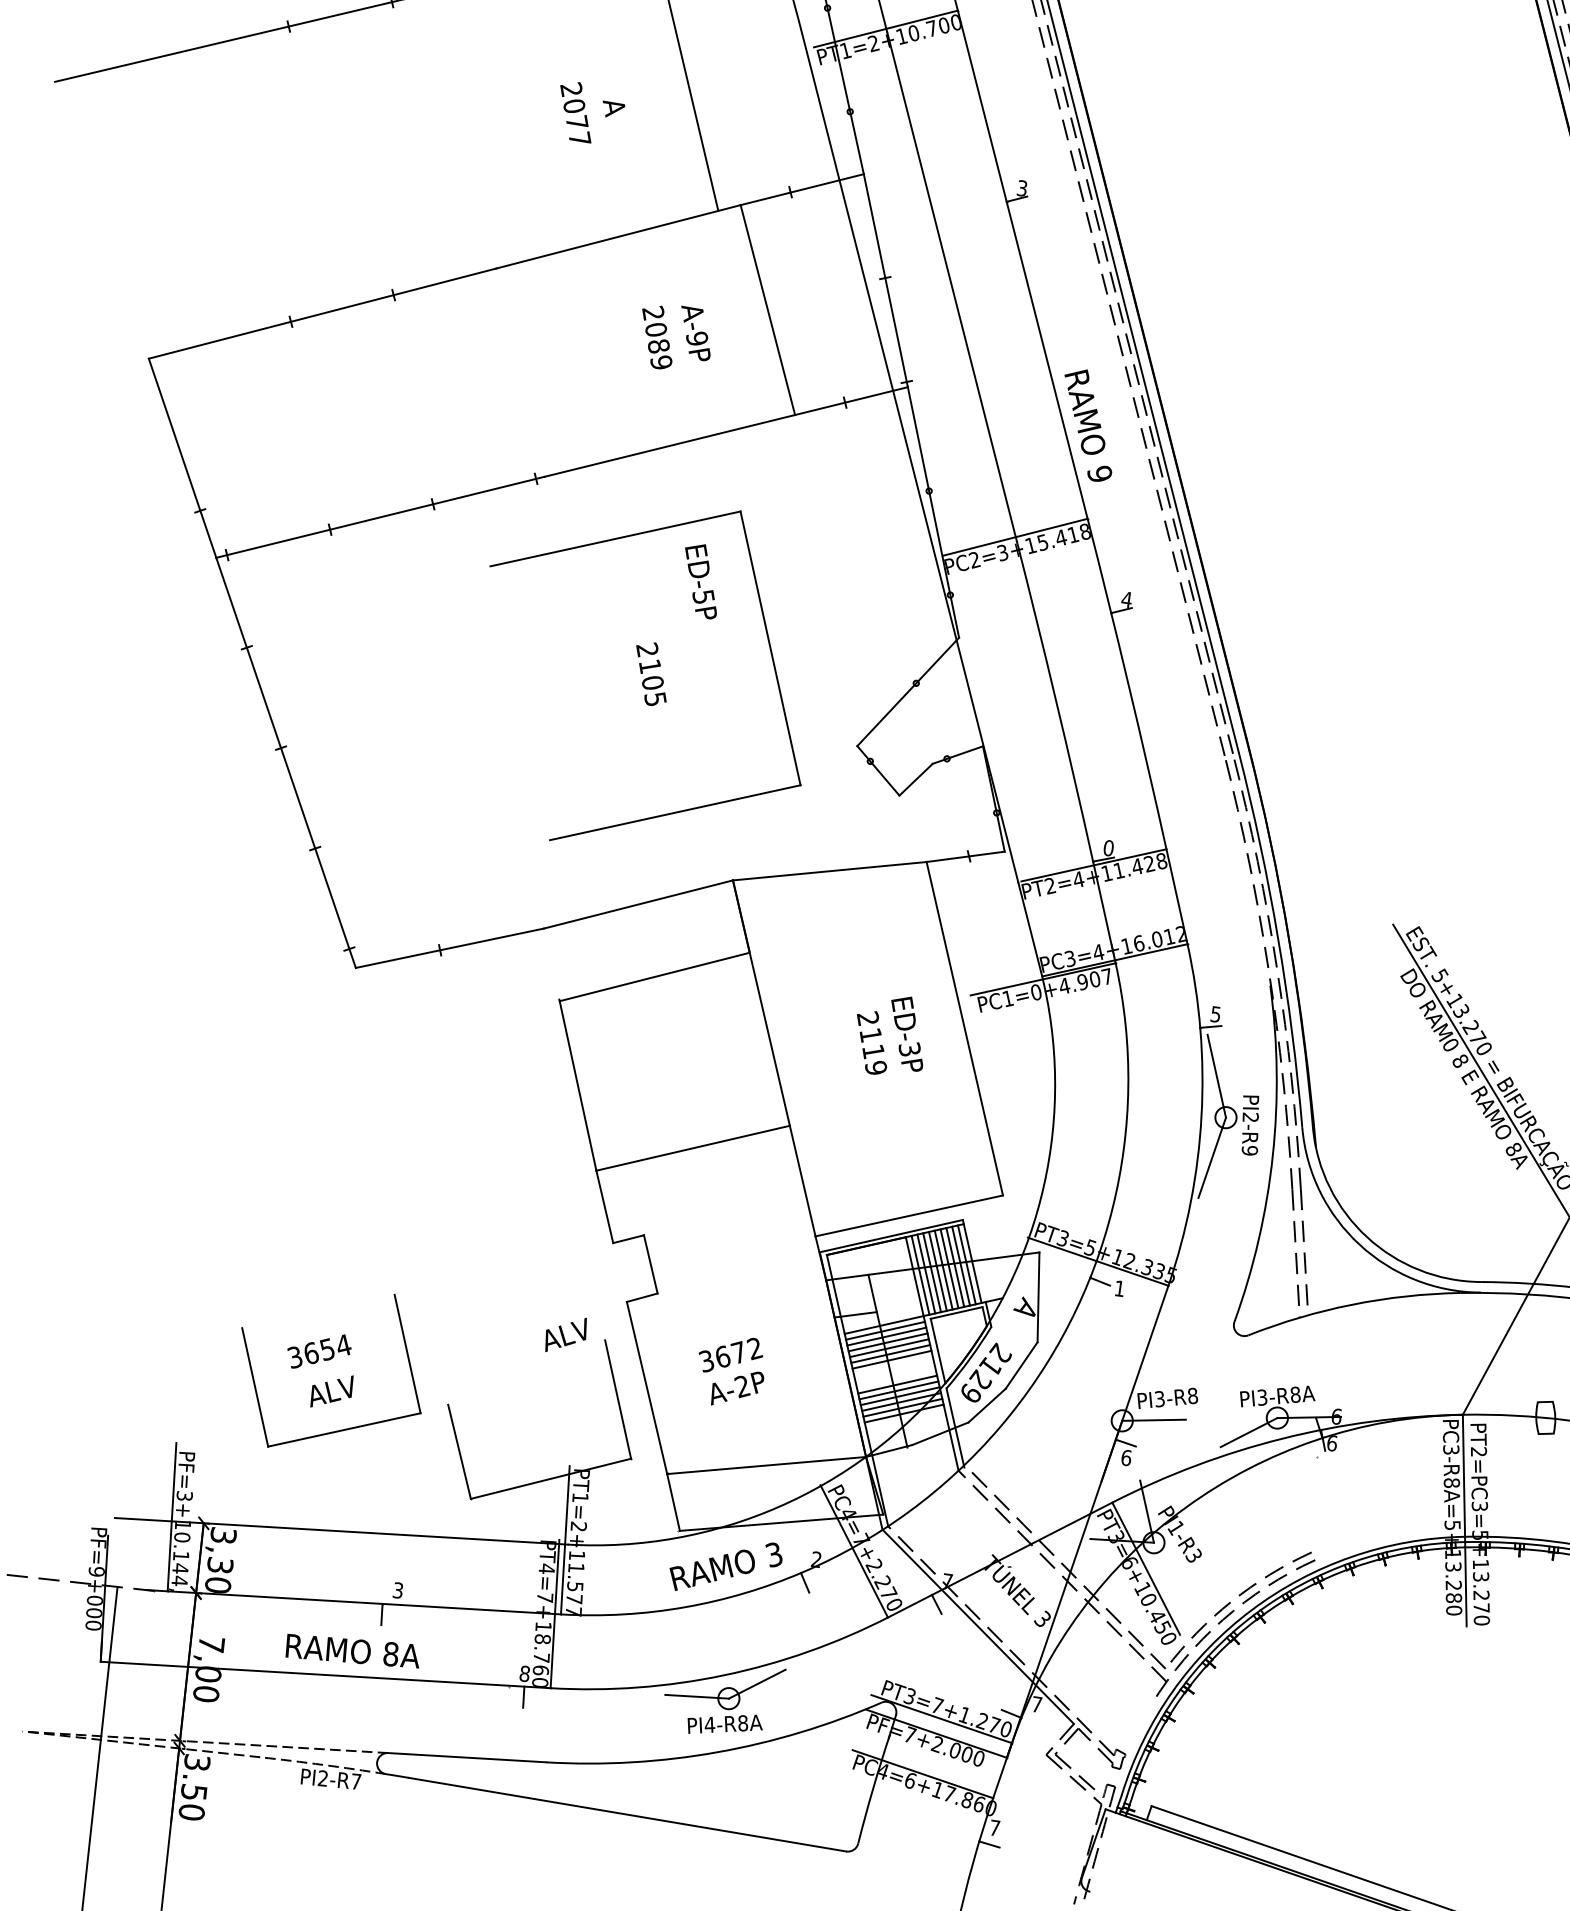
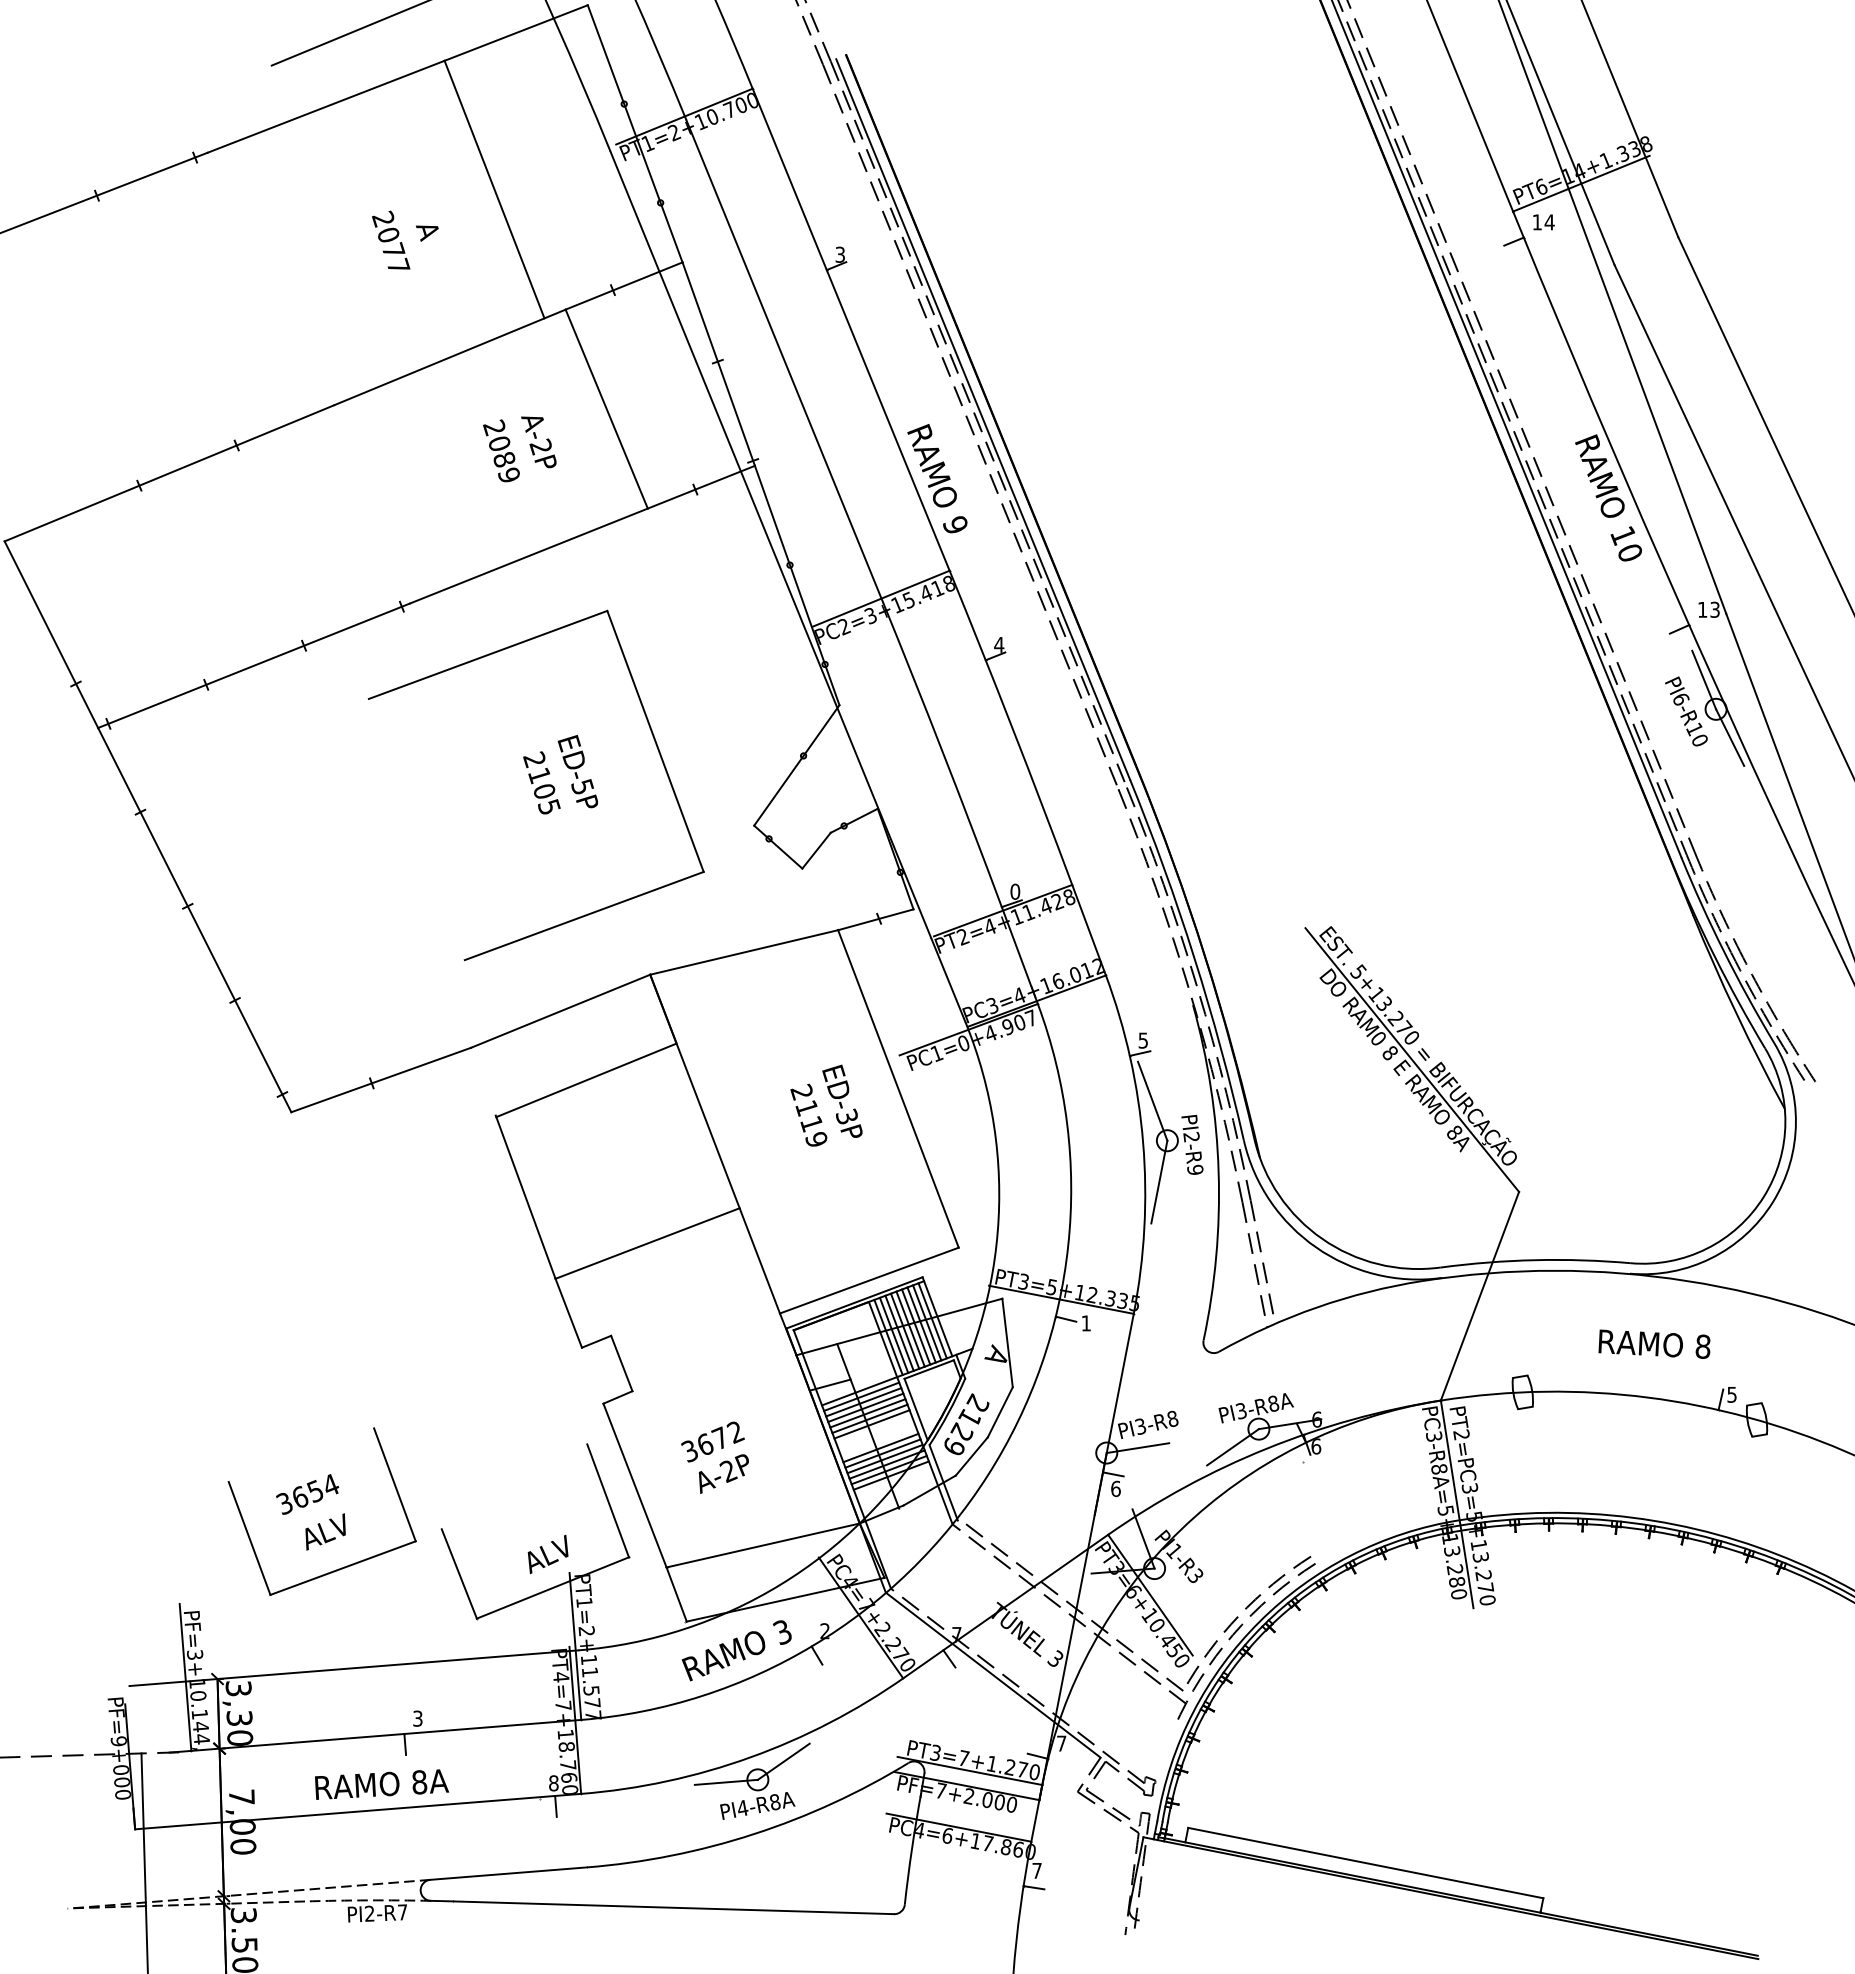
text: (696, 338) -> (540, 446), A-9P -> A-2P
text: (700, 580) -> (577, 771), moved
text: (565, 1334) -> (547, 1554), moved

